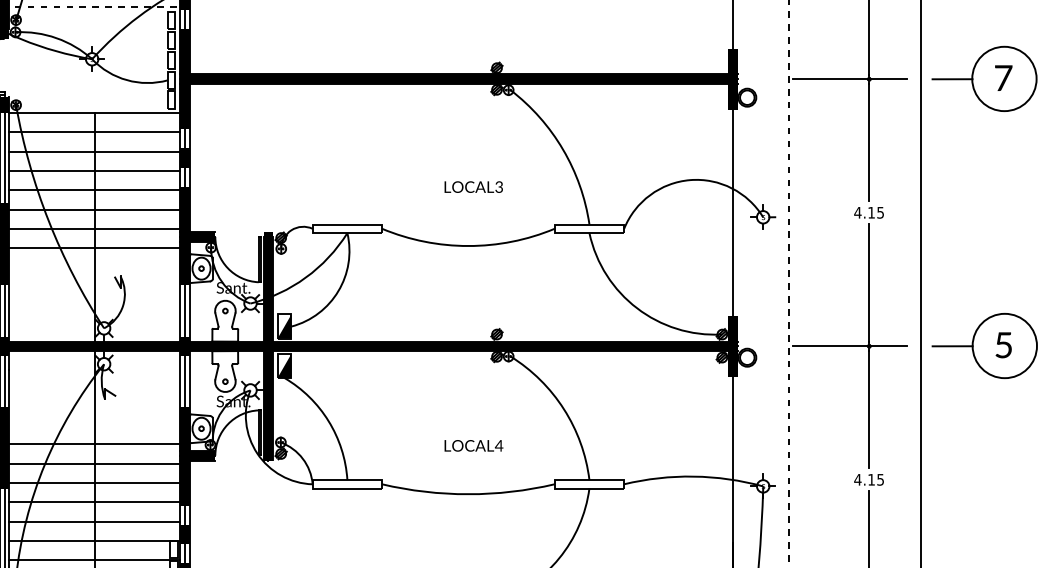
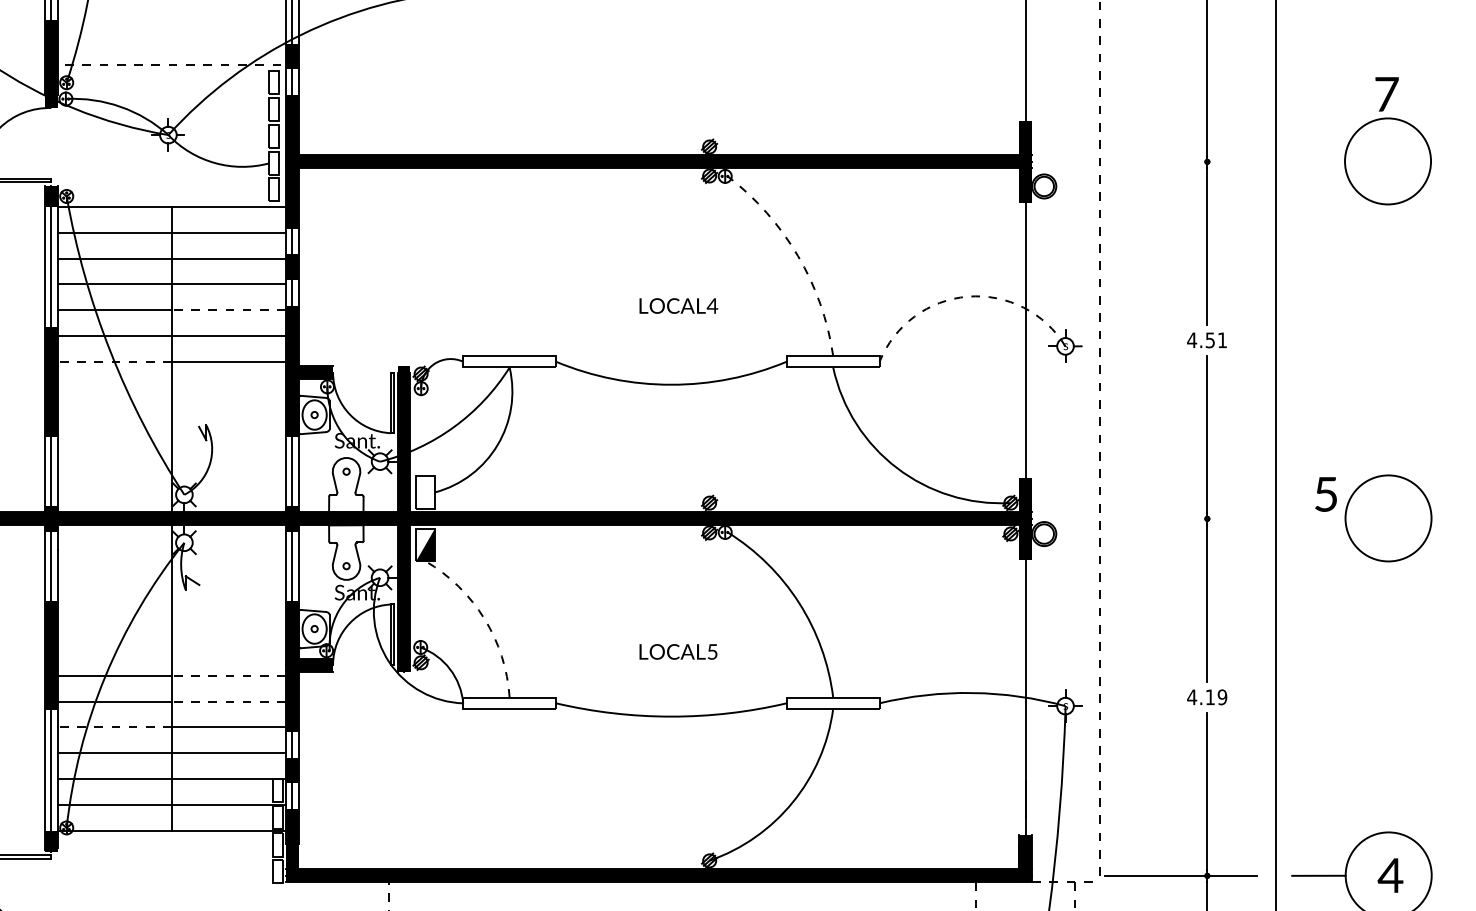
text: (1003, 78) -> (1386, 94), moved
line: (849, 79) -> (1180, 161), removed
line: (952, 79) -> (1318, 161), removed
arc: (562, 149) -> (797, 255), solid -> dashed
arc: (689, 179) -> (967, 296), solid -> dashed
text: (499, 186) -> (712, 305), 3 -> 4
line: (137, 190) -> (228, 310), solid -> dashed
text: (875, 212) -> (1215, 340), 4.15 -> 4.51
line: (51, 228) -> (114, 361), solid -> dashed
line: (94, 248) -> (171, 387), removed
fill: (284, 326) -> (425, 492), removed
text: (1003, 345) -> (1325, 494), moved
line: (849, 346) -> (1180, 518), removed
line: (952, 346) -> (1318, 518), removed
arc: (328, 420) -> (484, 618), solid -> dashed
line: (94, 444) -> (171, 650), removed
text: (499, 445) -> (712, 651), 4 -> 5
line: (137, 463) -> (228, 675), solid -> dashed
text: (880, 479) -> (1222, 696), 4.15 -> 4.19
line: (137, 482) -> (228, 701), solid -> dashed
line: (51, 502) -> (114, 727), solid -> dashed

